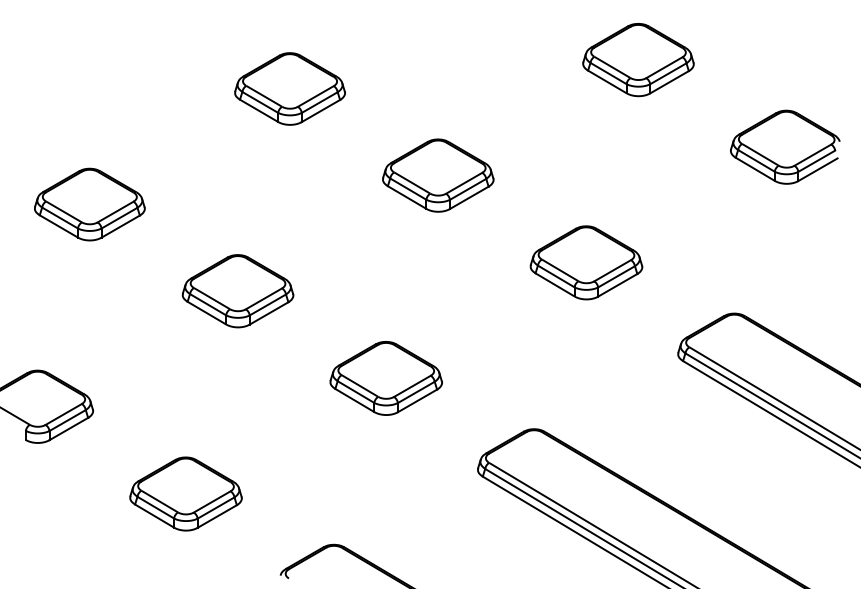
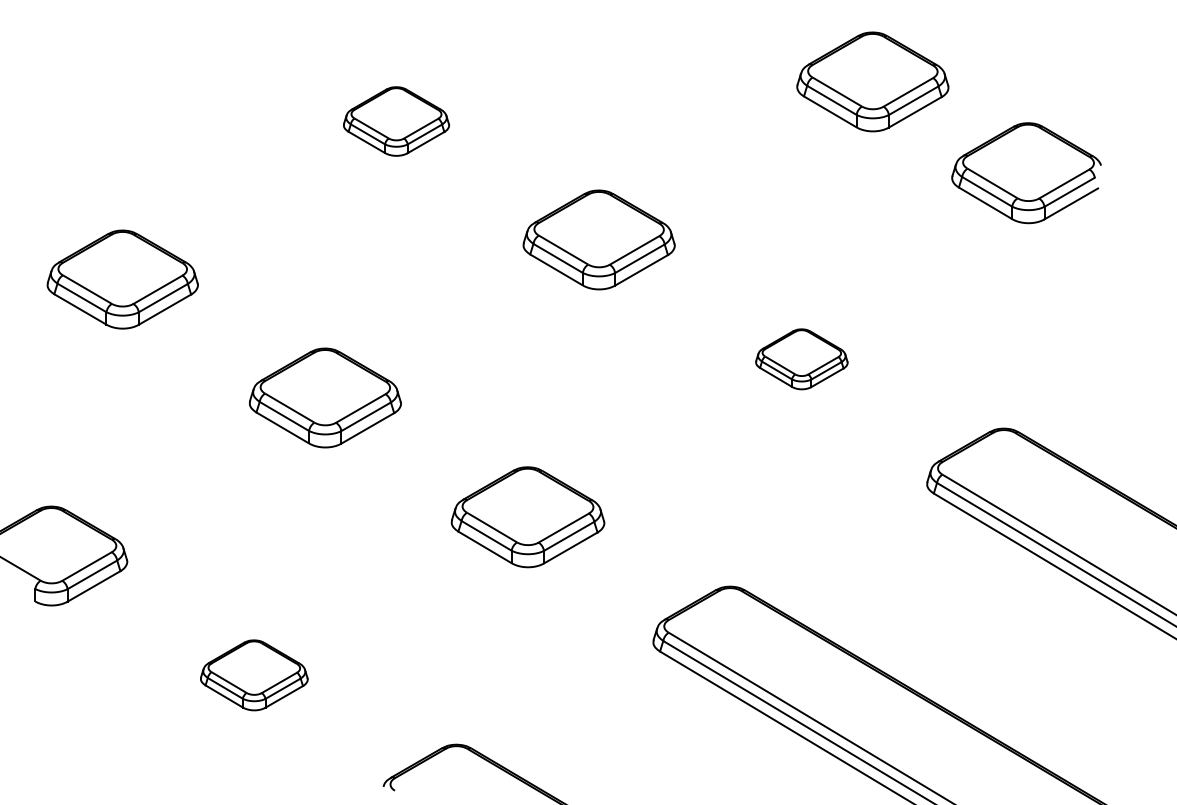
part: (290, 88) -> (396, 121), size x0.7
part: (785, 147) -> (1026, 173), moved
part: (586, 263) -> (801, 359), size x0.6
part: (186, 494) -> (254, 675), size x0.7

